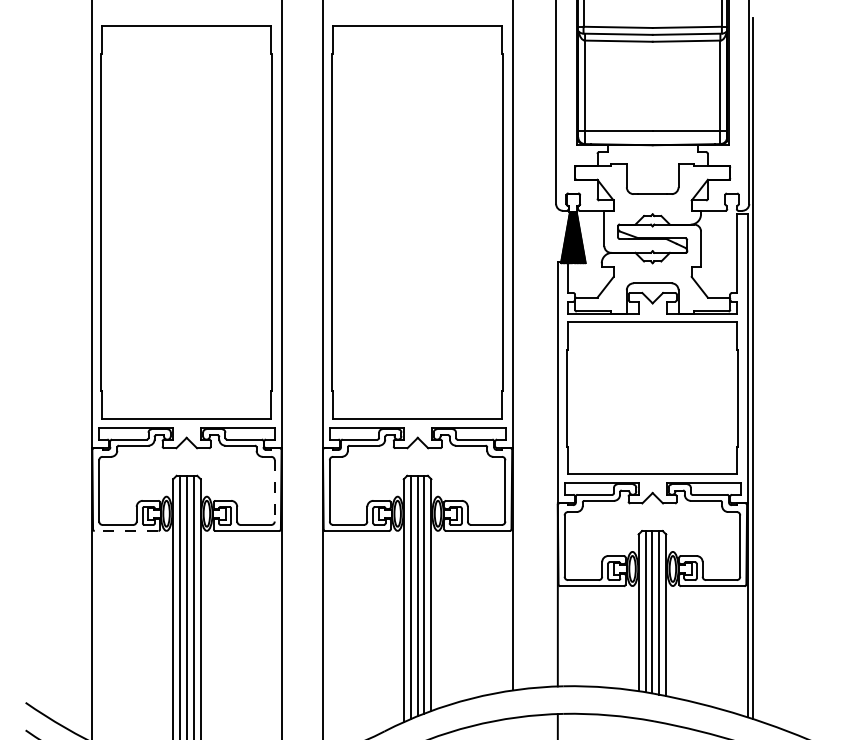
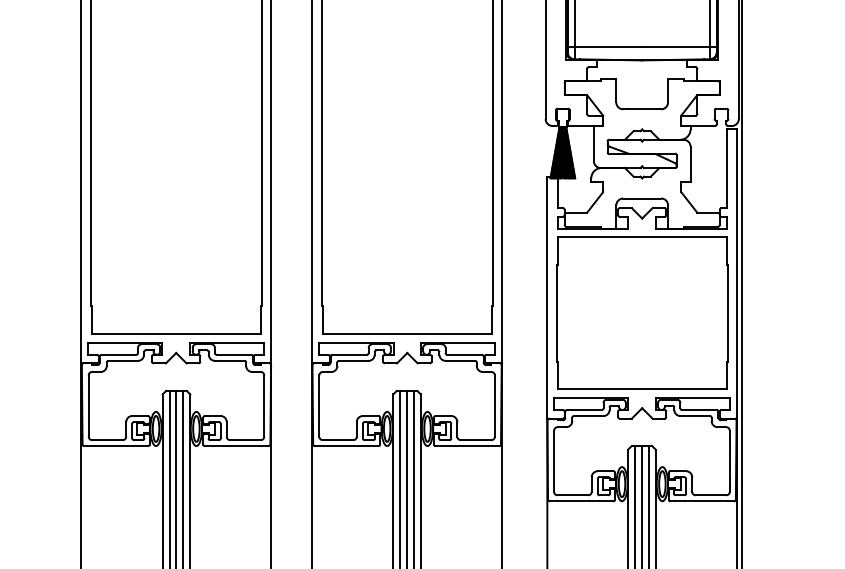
line: (274, 490) -> (264, 405), dashed -> solid
line: (126, 531) -> (116, 446), dashed -> solid

